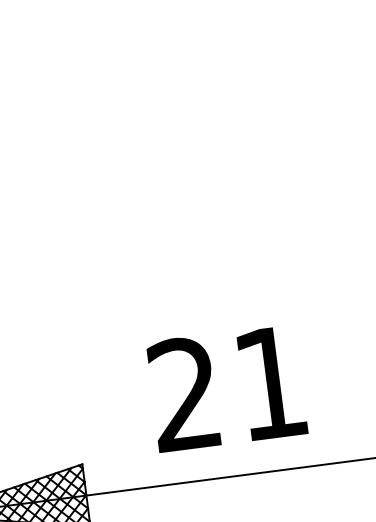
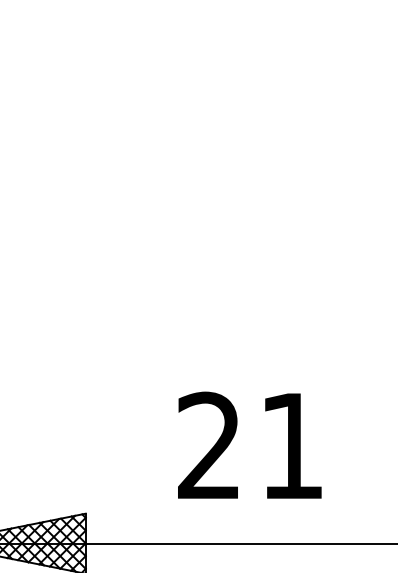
text: (226, 387) -> (249, 444), moved

